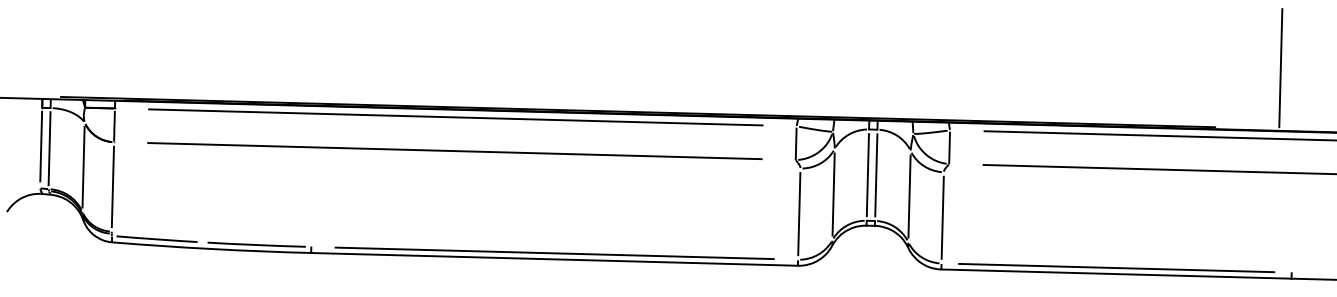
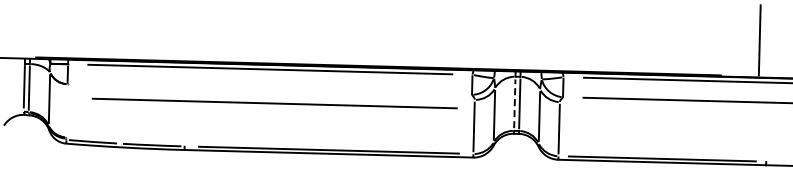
line: (454, 151) -> (274, 103), moved
line: (867, 174) -> (514, 103), solid -> dashed
line: (112, 186) -> (66, 110), removed

